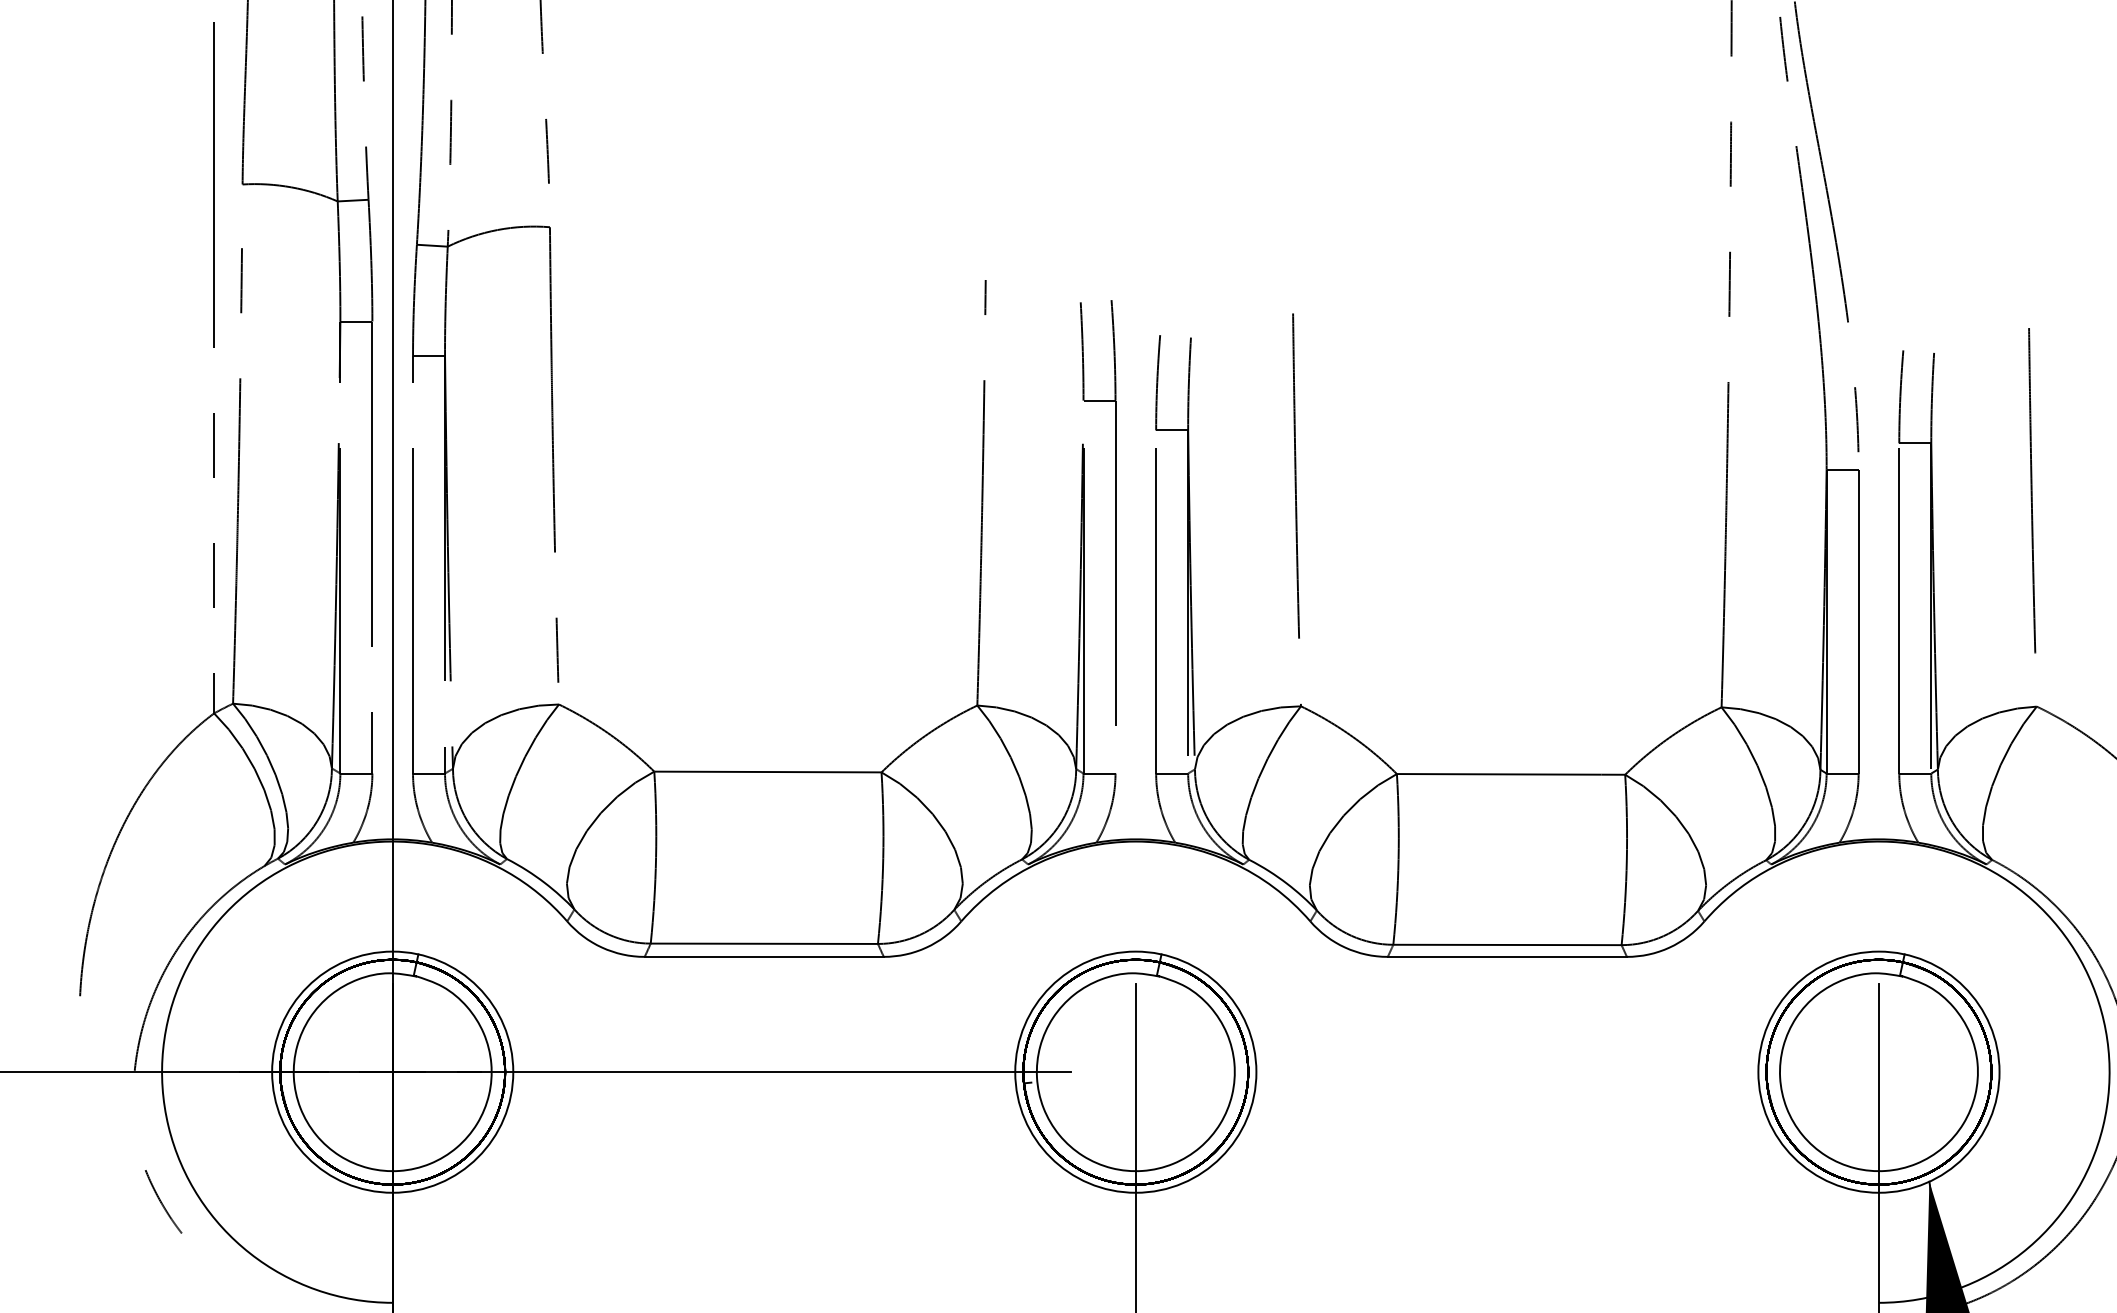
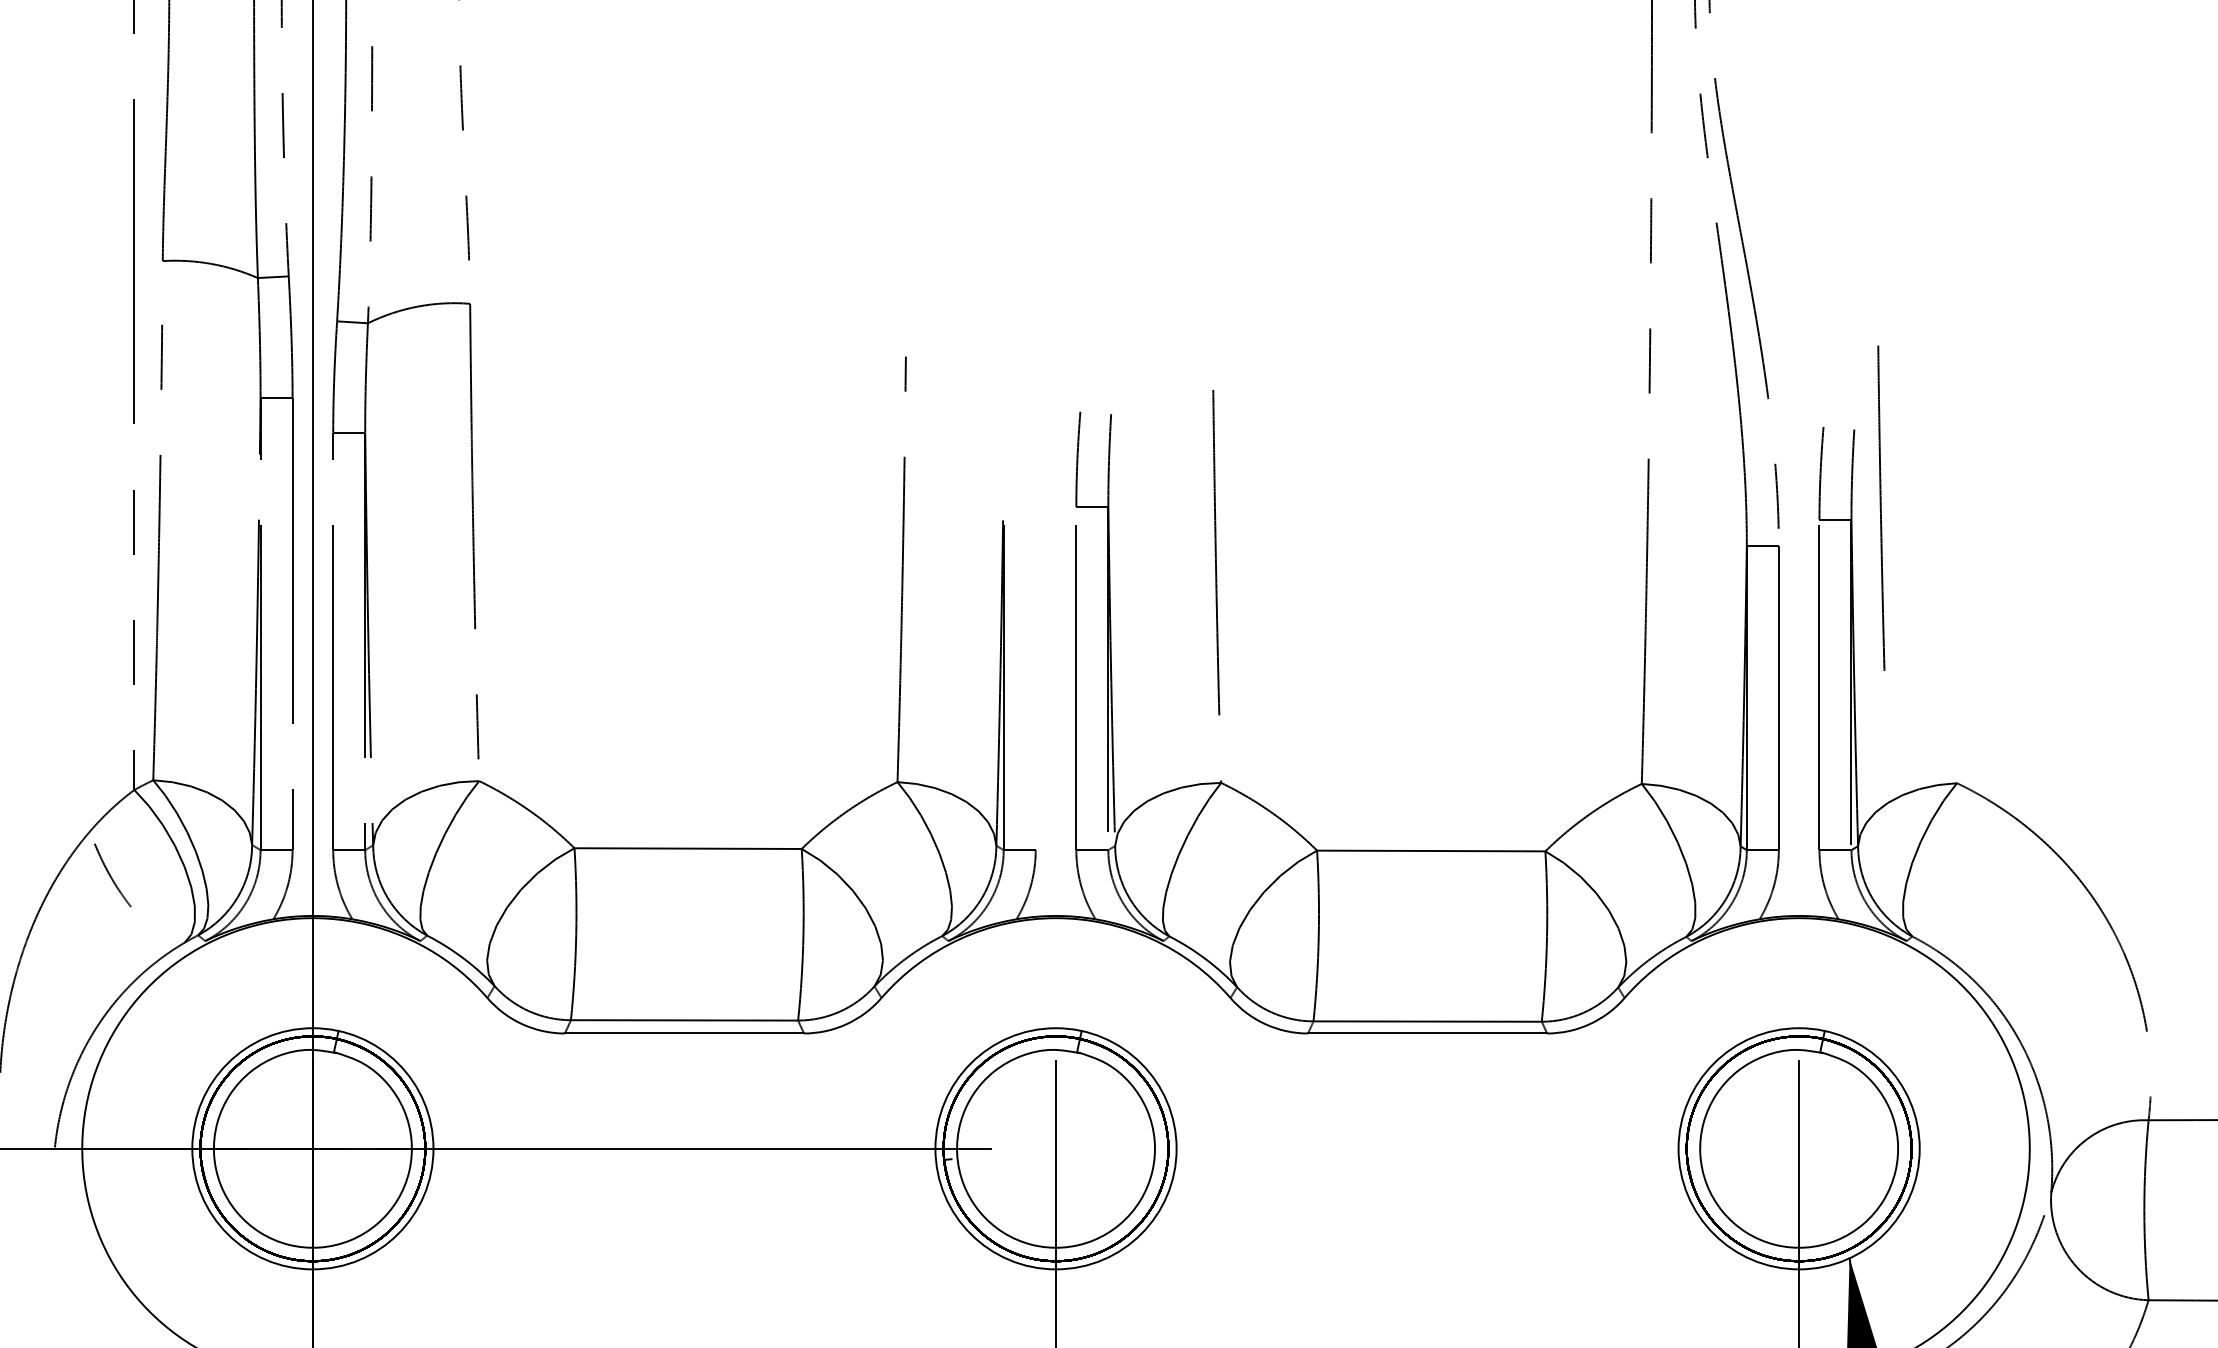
line: (2032, 489) -> (1881, 507), moved
part: (1115, 512) -> (1035, 589), removed
curve: (162, 1201) -> (111, 875), moved

